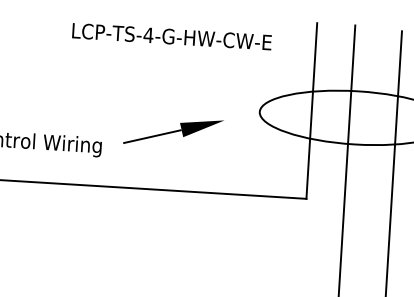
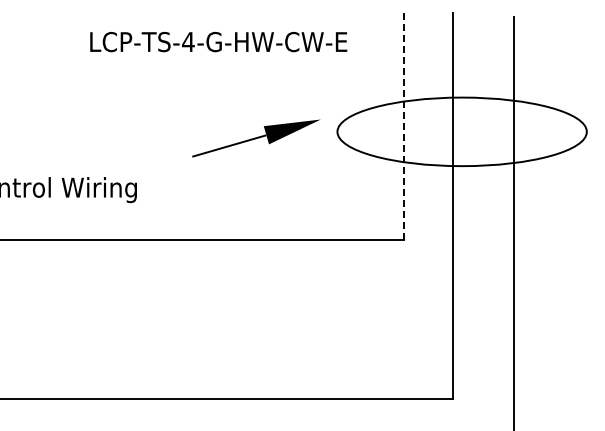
line: (311, 111) -> (404, 126), solid -> dashed
part: (173, 132) -> (256, 138), moved

